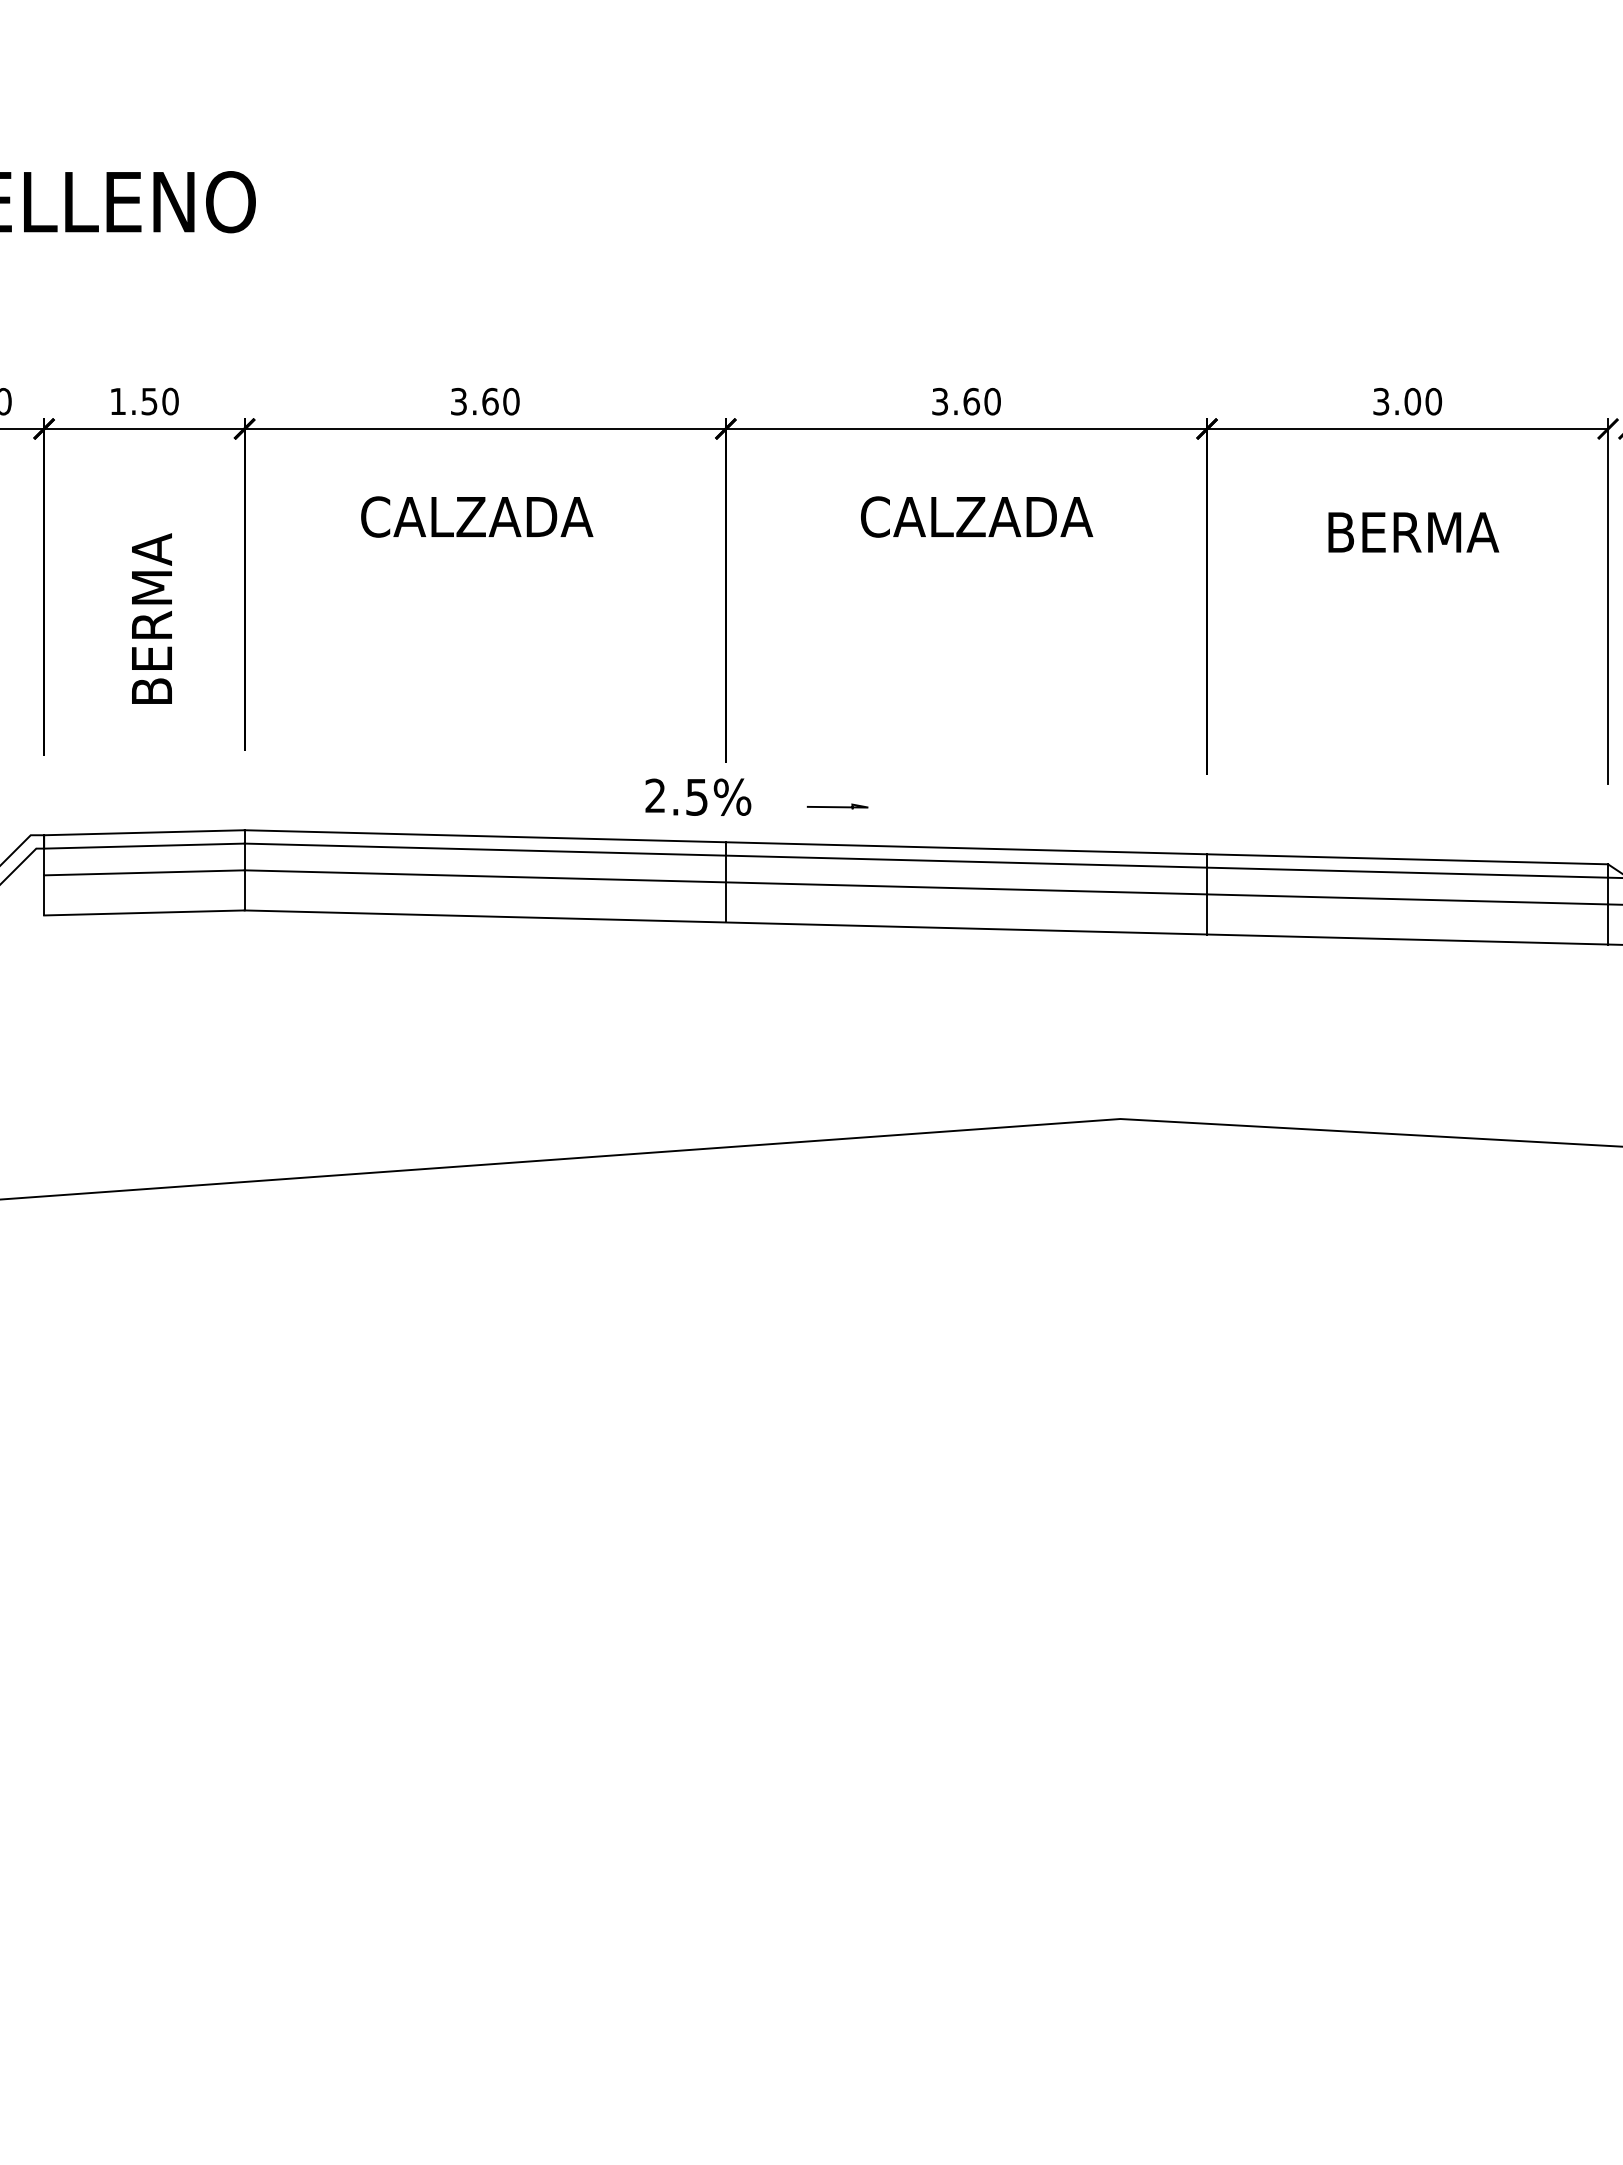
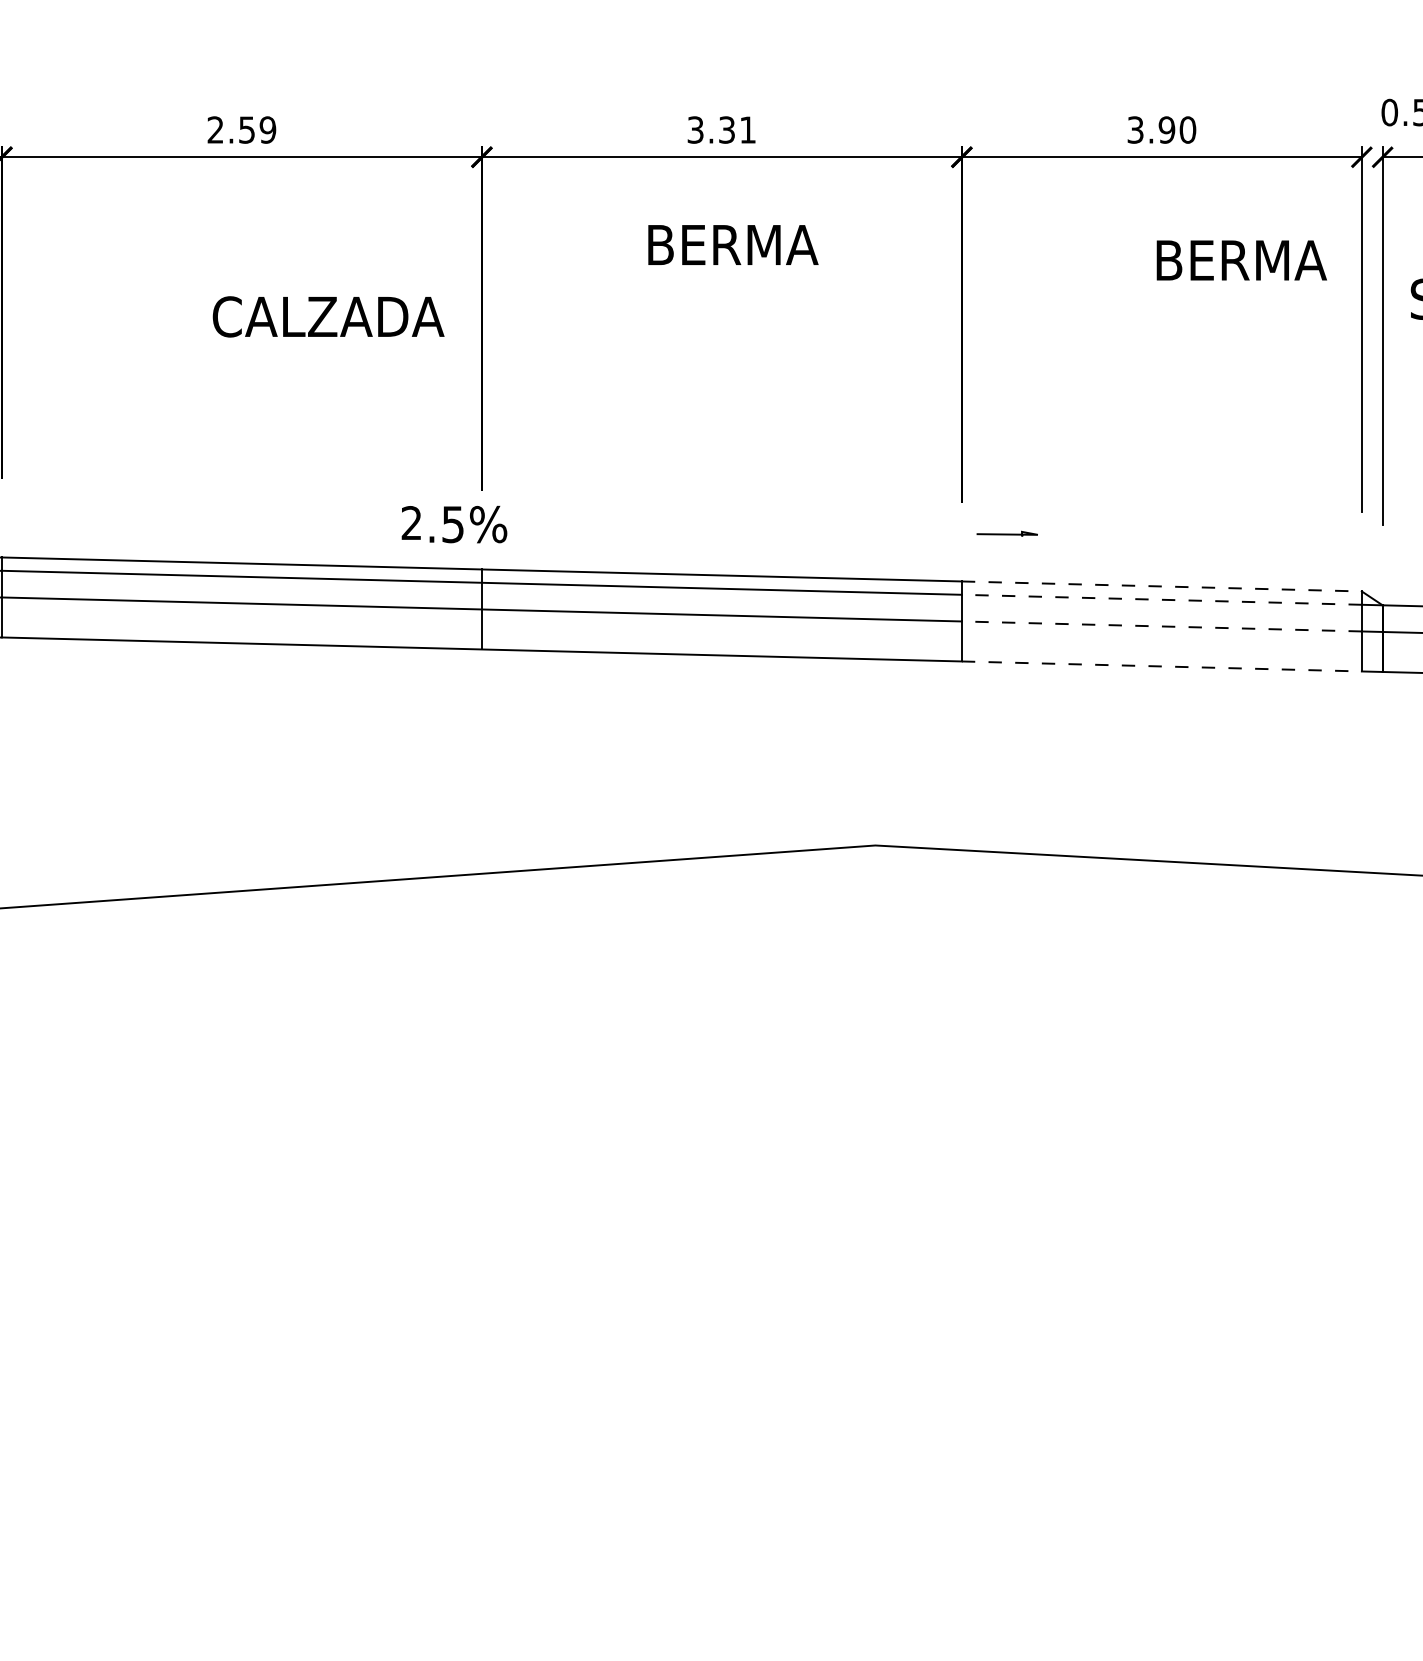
text: (485, 401) -> (242, 129), 3.60 -> 2.59
text: (981, 401) -> (736, 129), 3.60 -> 3.31
text: (1412, 401) -> (1166, 129), 3.00 -> 3.90
text: (477, 516) -> (328, 316), moved
text: (977, 516) -> (732, 244), CALZADA -> BERMA
text: (1413, 532) -> (1241, 260), moved
line: (837, 806) -> (1007, 533), moved
line: (1407, 859) -> (1161, 586), solid -> dashed
line: (1407, 872) -> (1161, 599), solid -> dashed
line: (1407, 899) -> (1161, 626), solid -> dashed
line: (1407, 939) -> (1161, 666), solid -> dashed

